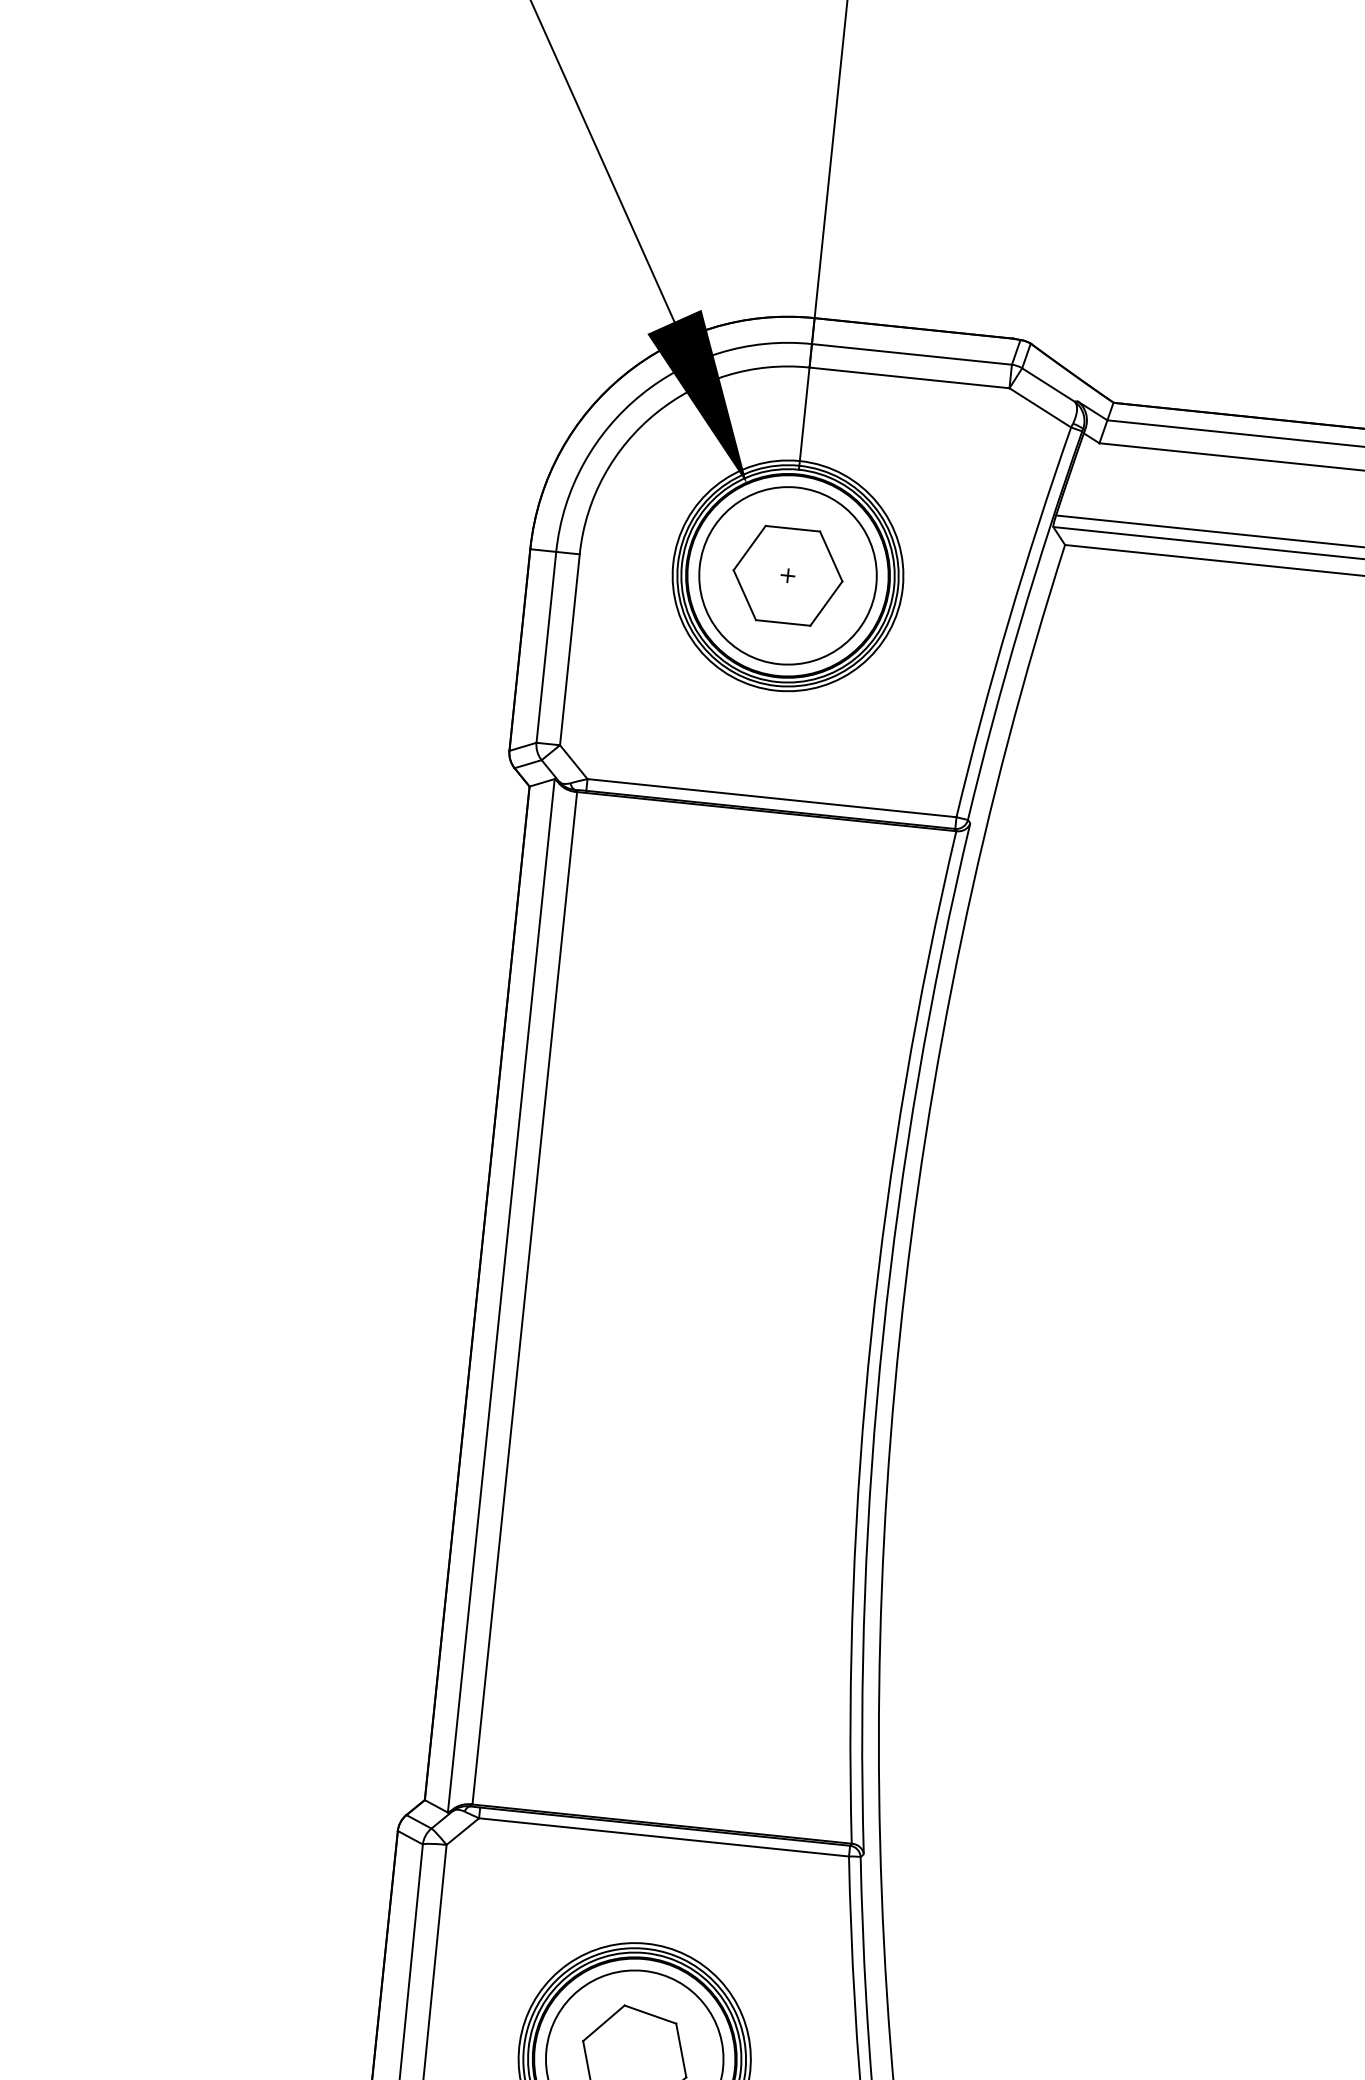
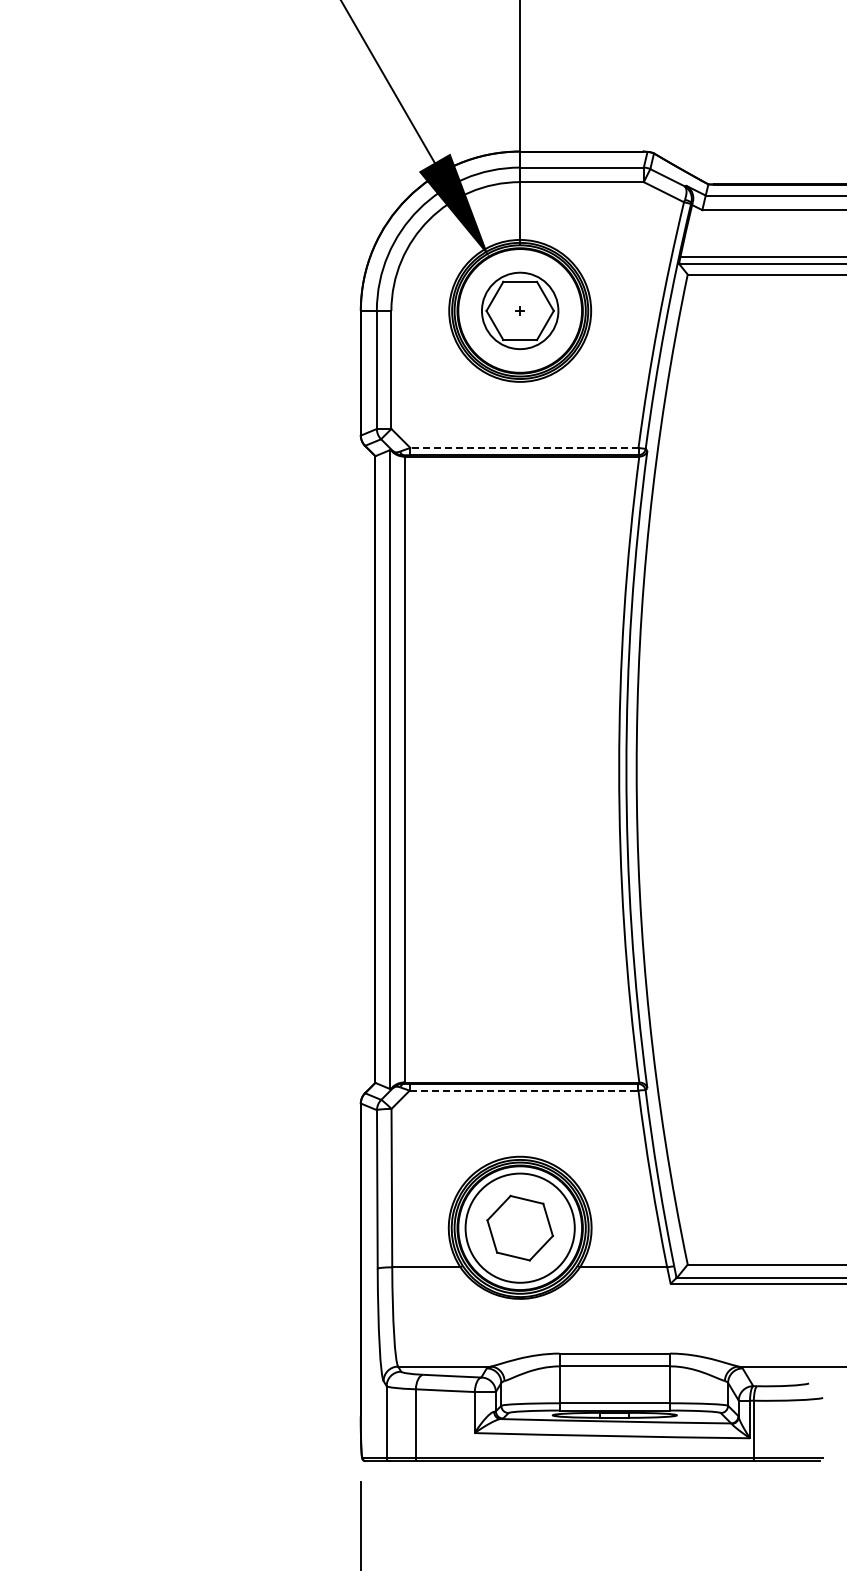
circle: (786, 575) -> (519, 310), size x0.7
line: (770, 797) -> (523, 447), solid -> dashed
line: (664, 1837) -> (524, 1090), solid -> dashed

